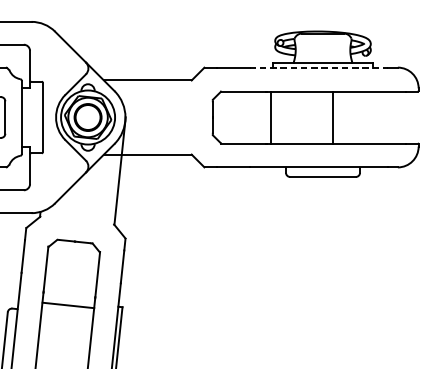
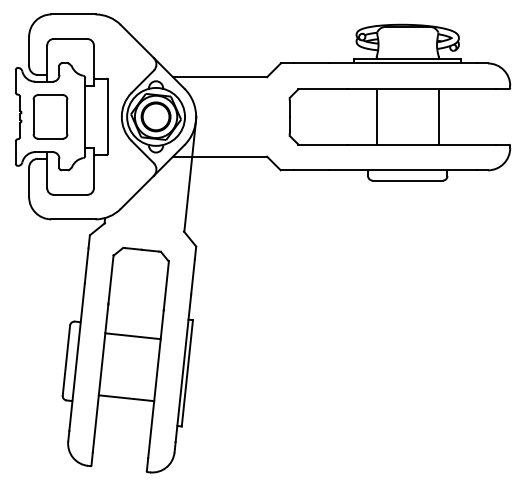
line: (319, 67) -> (403, 63), dashed -> solid
line: (270, 117) -> (376, 116), moved
line: (332, 117) -> (438, 116), moved
line: (67, 305) -> (132, 336), moved

